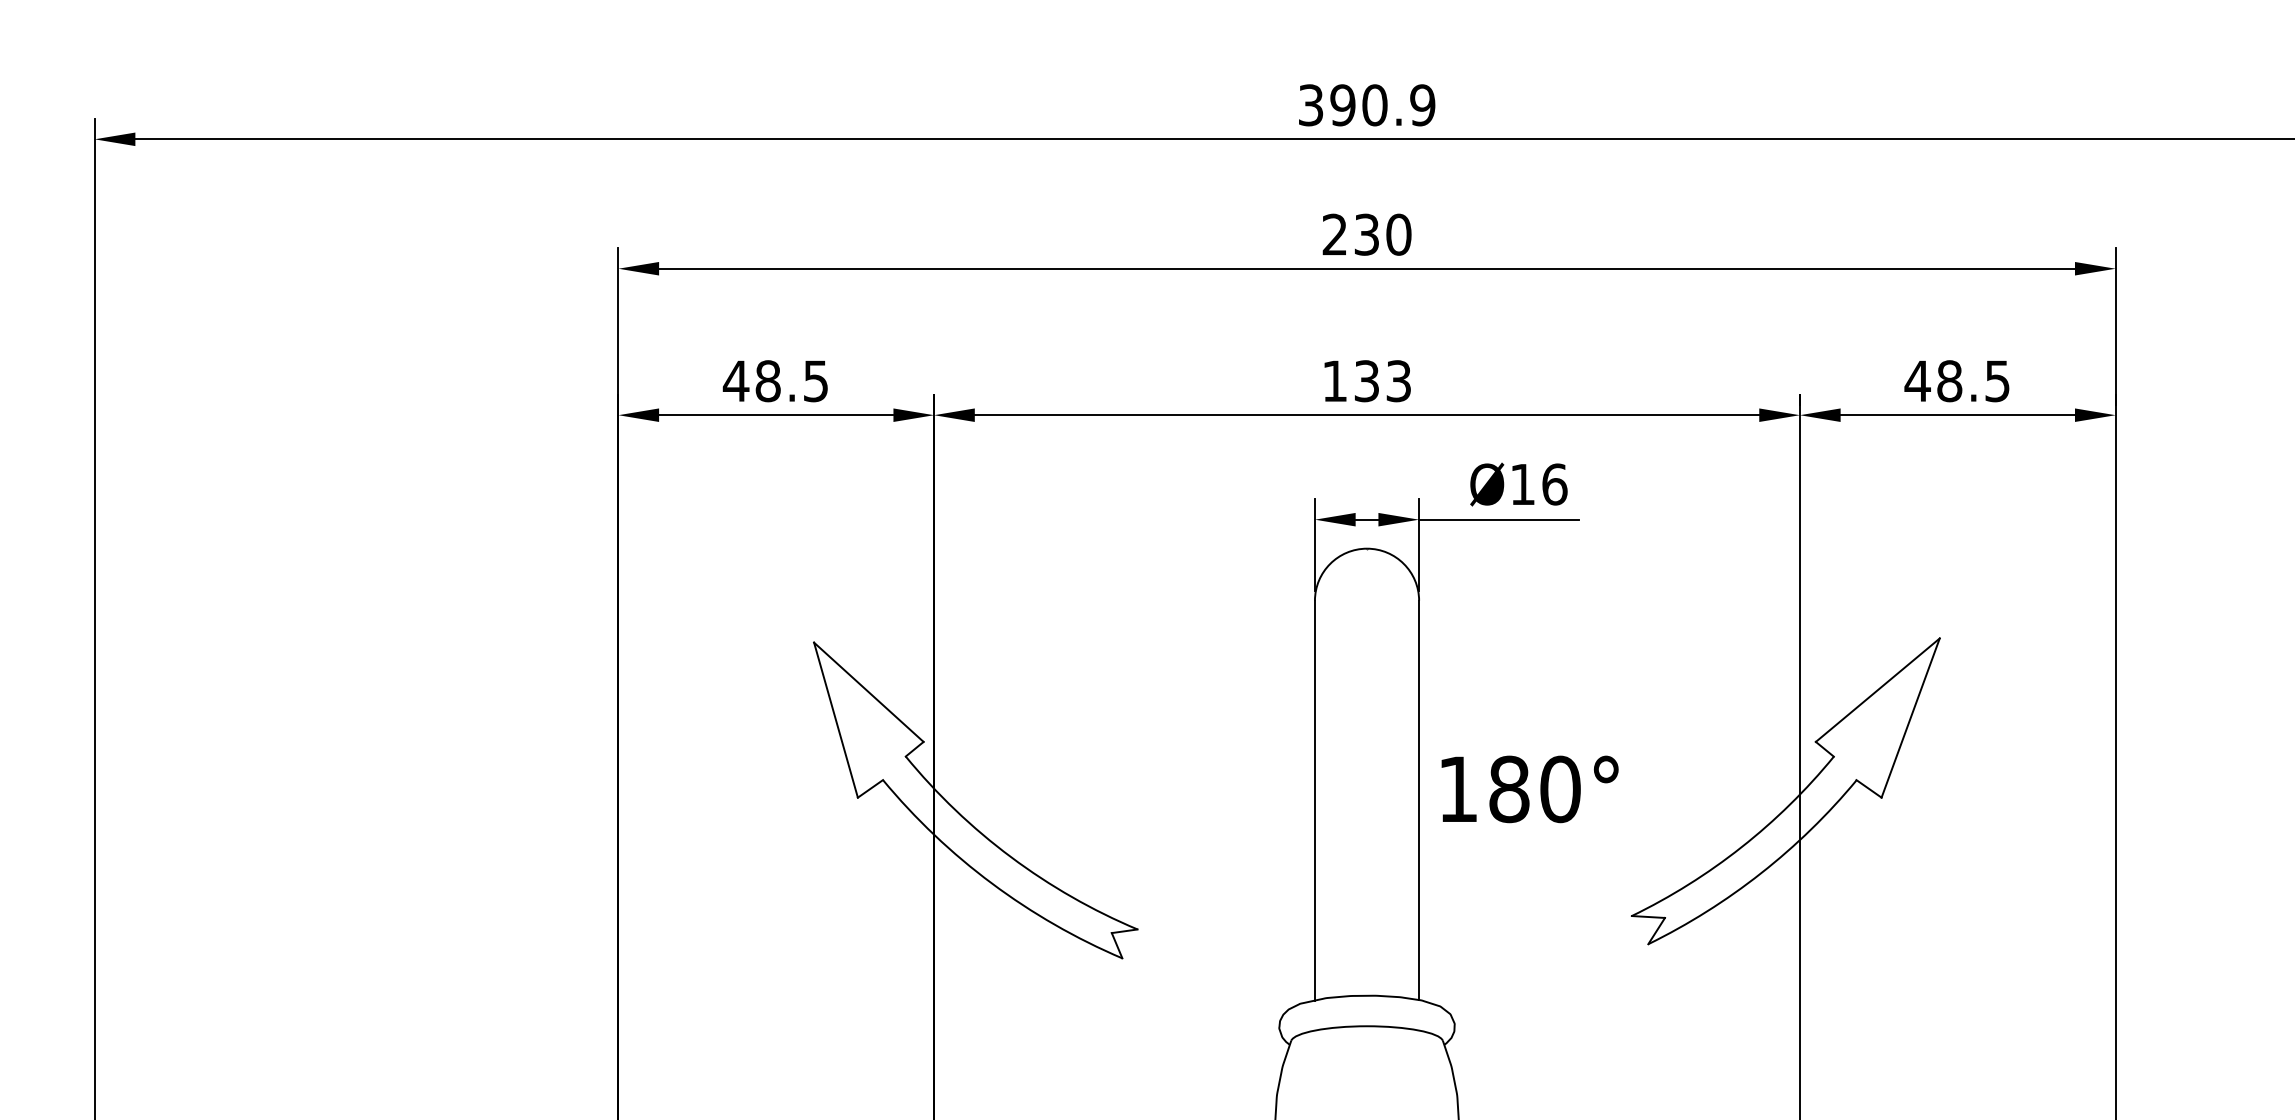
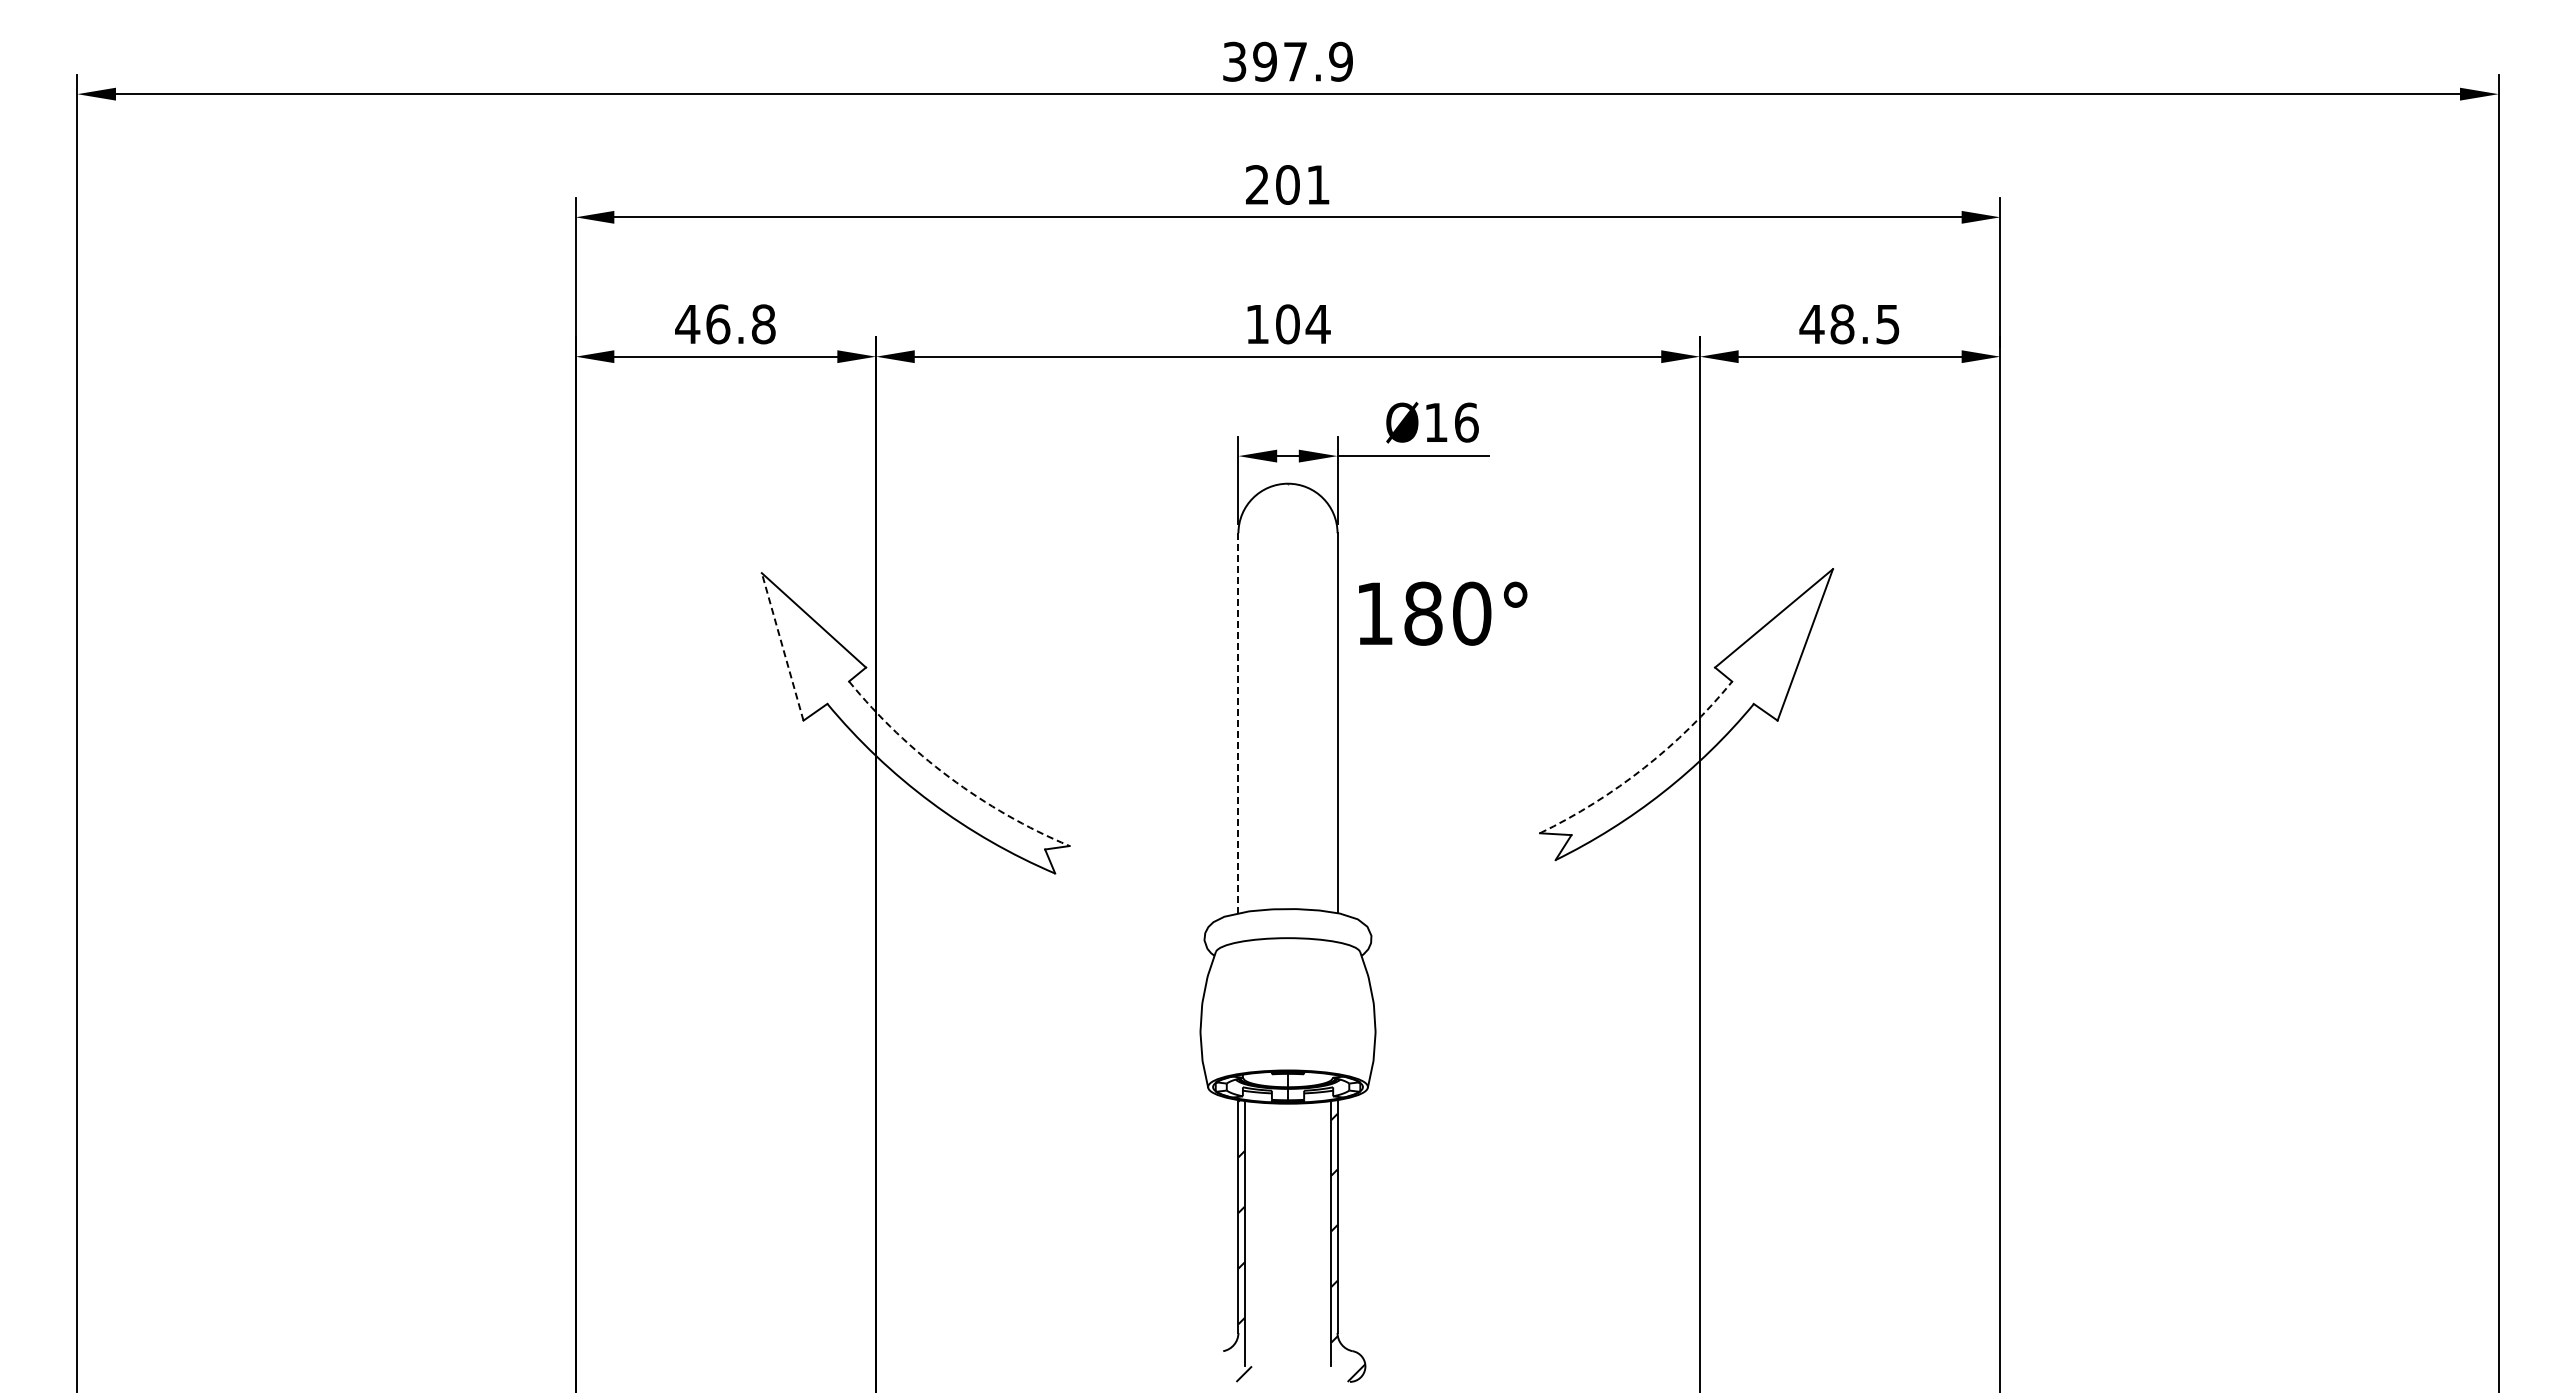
text: (1374, 104) -> (1295, 61), 390.9 -> 397.9
text: (1383, 234) -> (1303, 184), 230 -> 201
text: (791, 381) -> (740, 324), 48.5 -> 46.8
text: (1383, 381) -> (1303, 324), 133 -> 104
line: (835, 719) -> (782, 646), solid -> dashed
text: (1530, 789) -> (1443, 613), moved
line: (1315, 801) -> (1238, 724), solid -> dashed
arc: (1741, 846) -> (1644, 767), solid -> dashed
arc: (1011, 857) -> (949, 777), solid -> dashed

